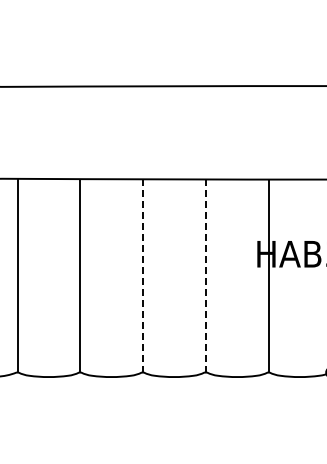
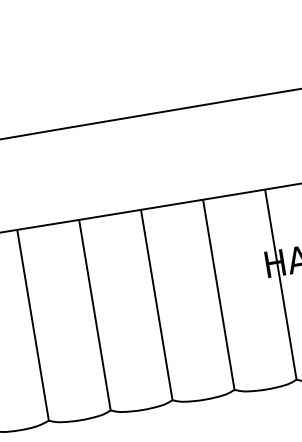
line: (142, 275) -> (156, 304), dashed -> solid
line: (205, 275) -> (218, 294), dashed -> solid

